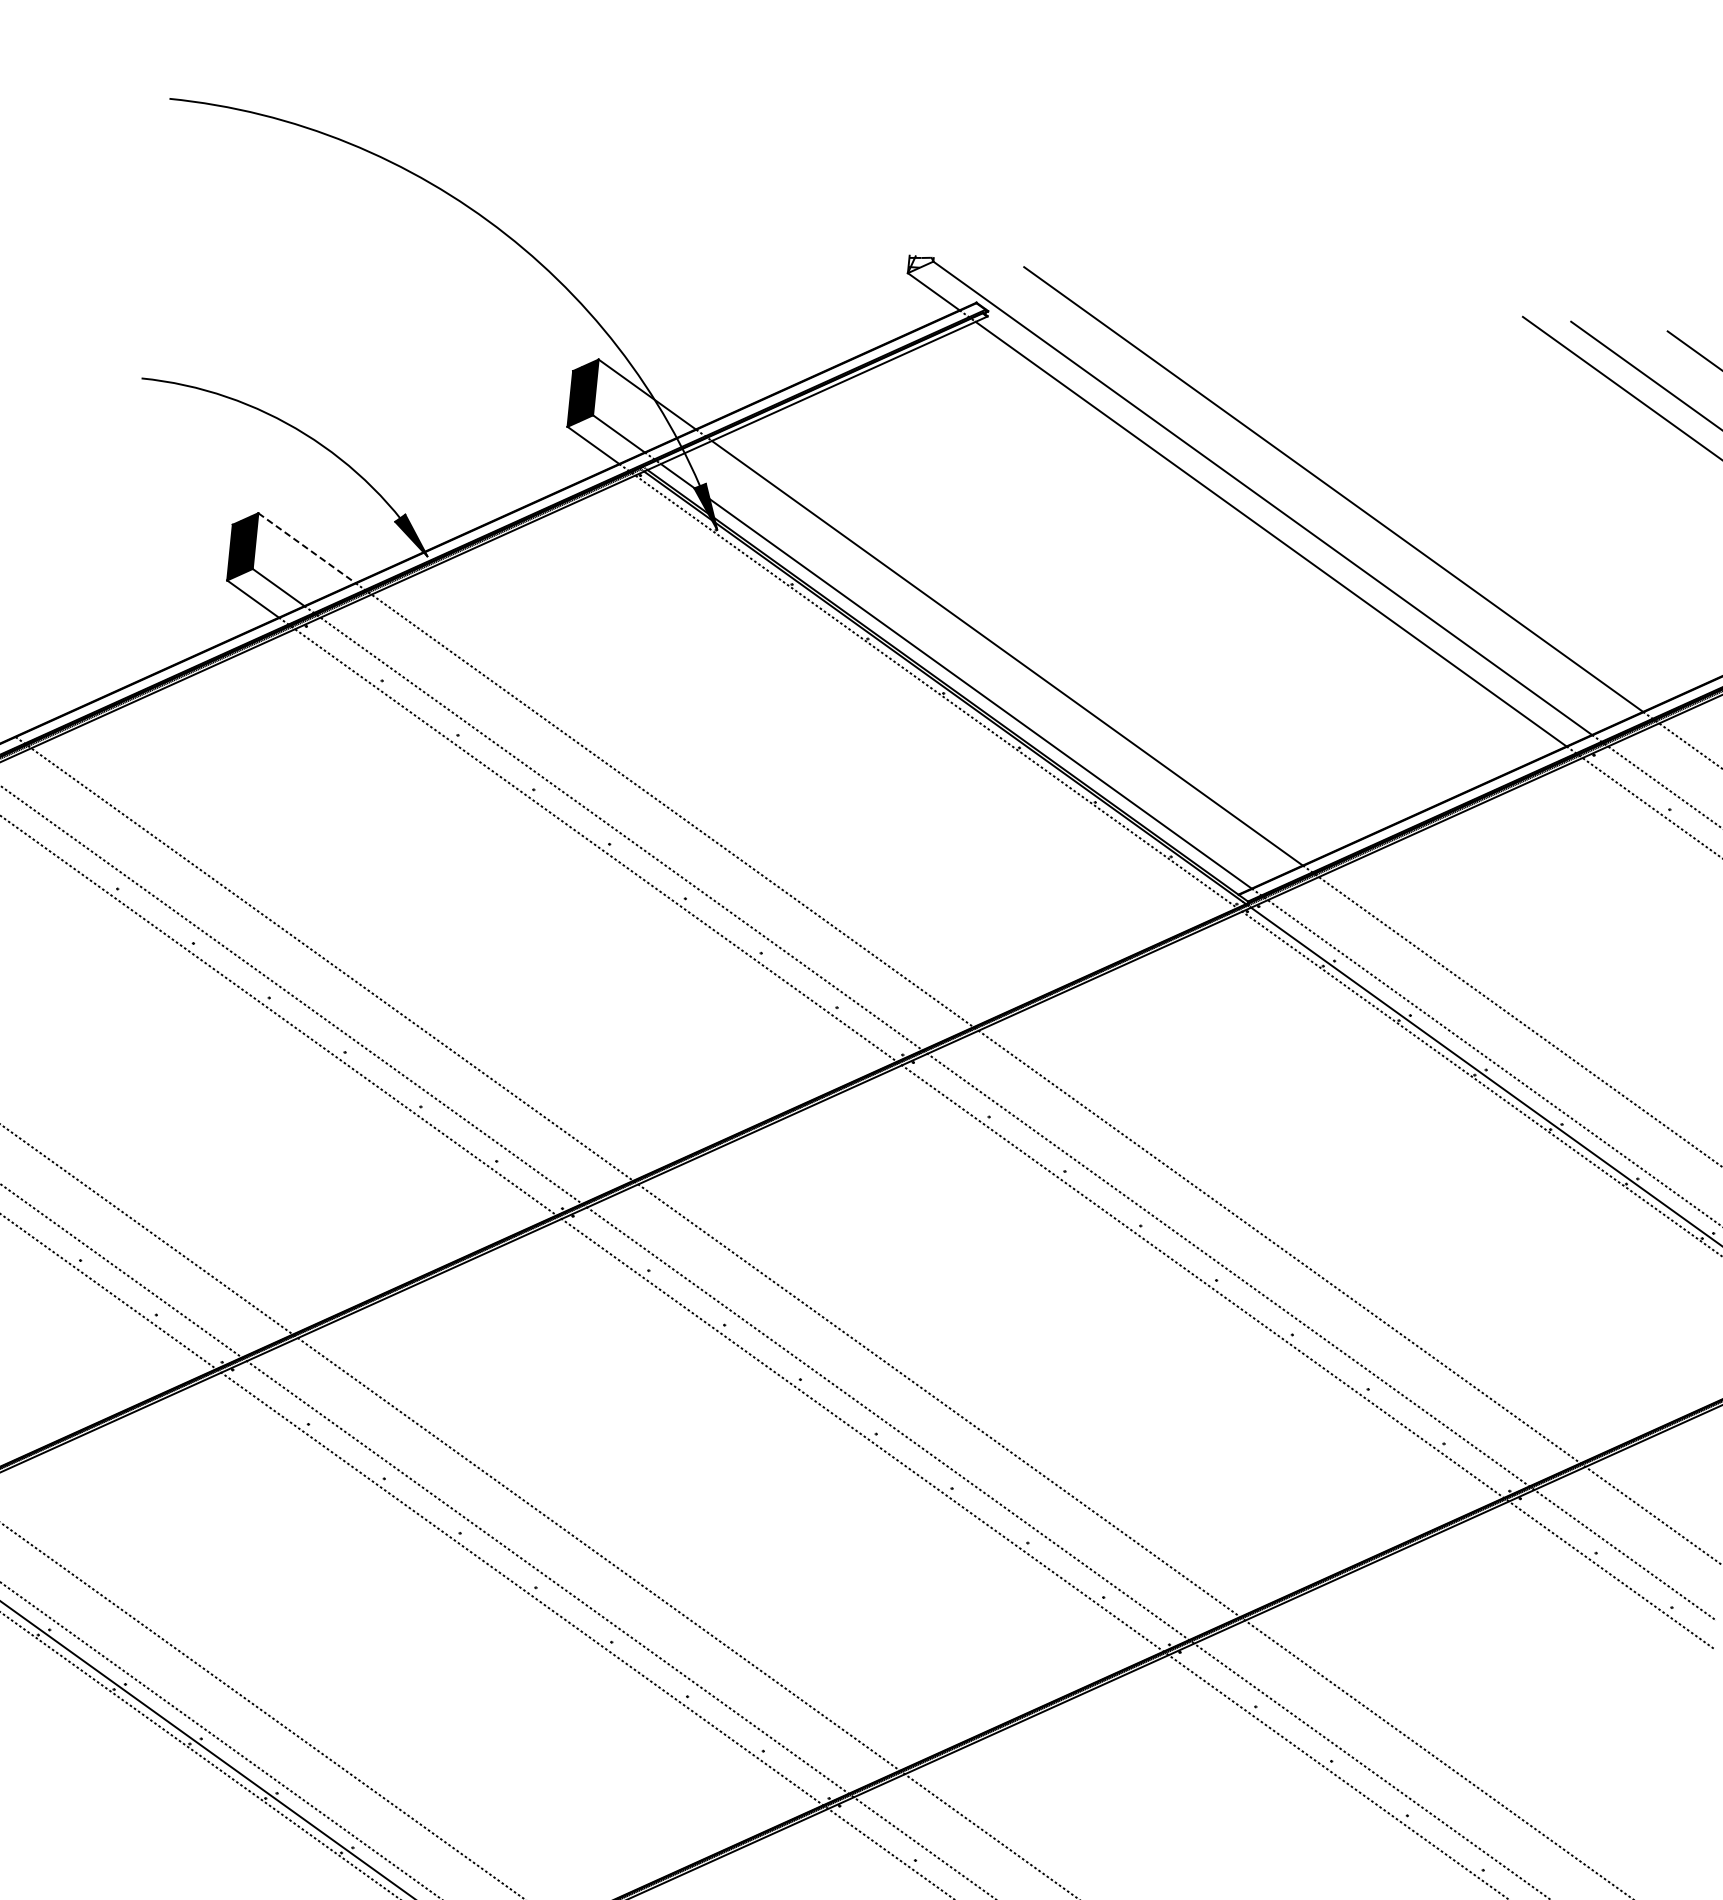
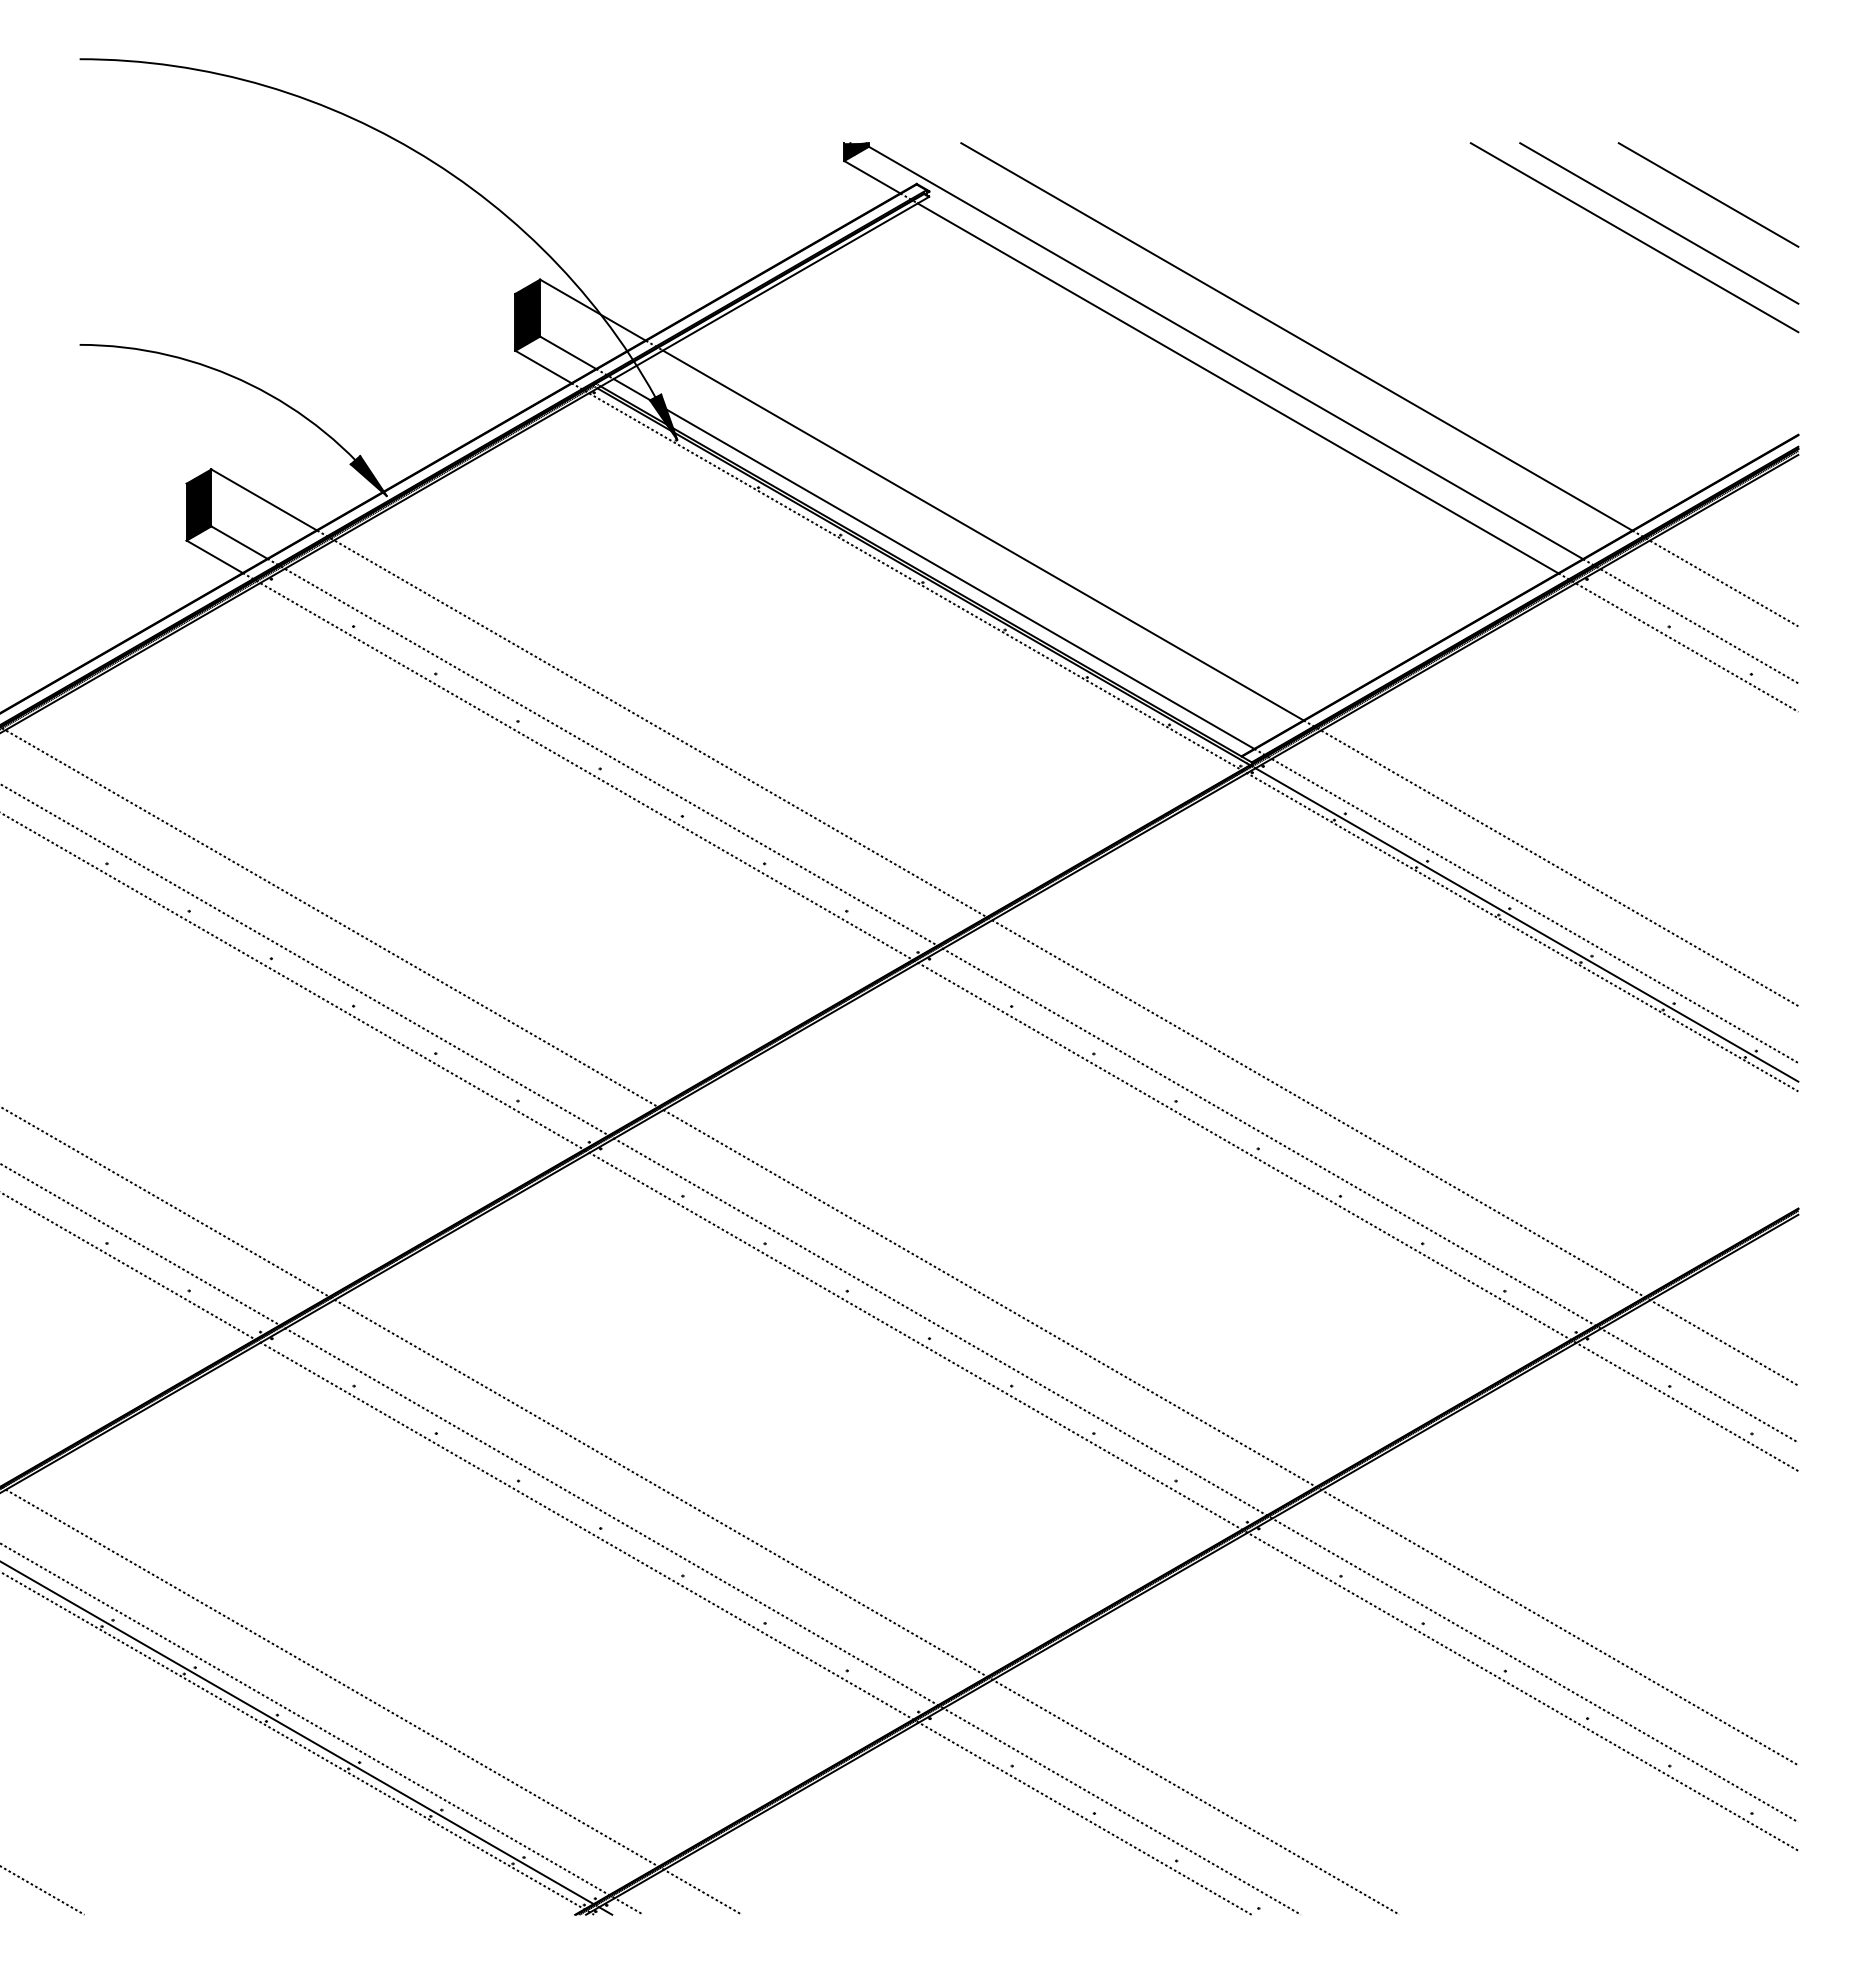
fill: (920, 266) -> (856, 152), added
line: (307, 548) -> (264, 500), dashed -> solid

